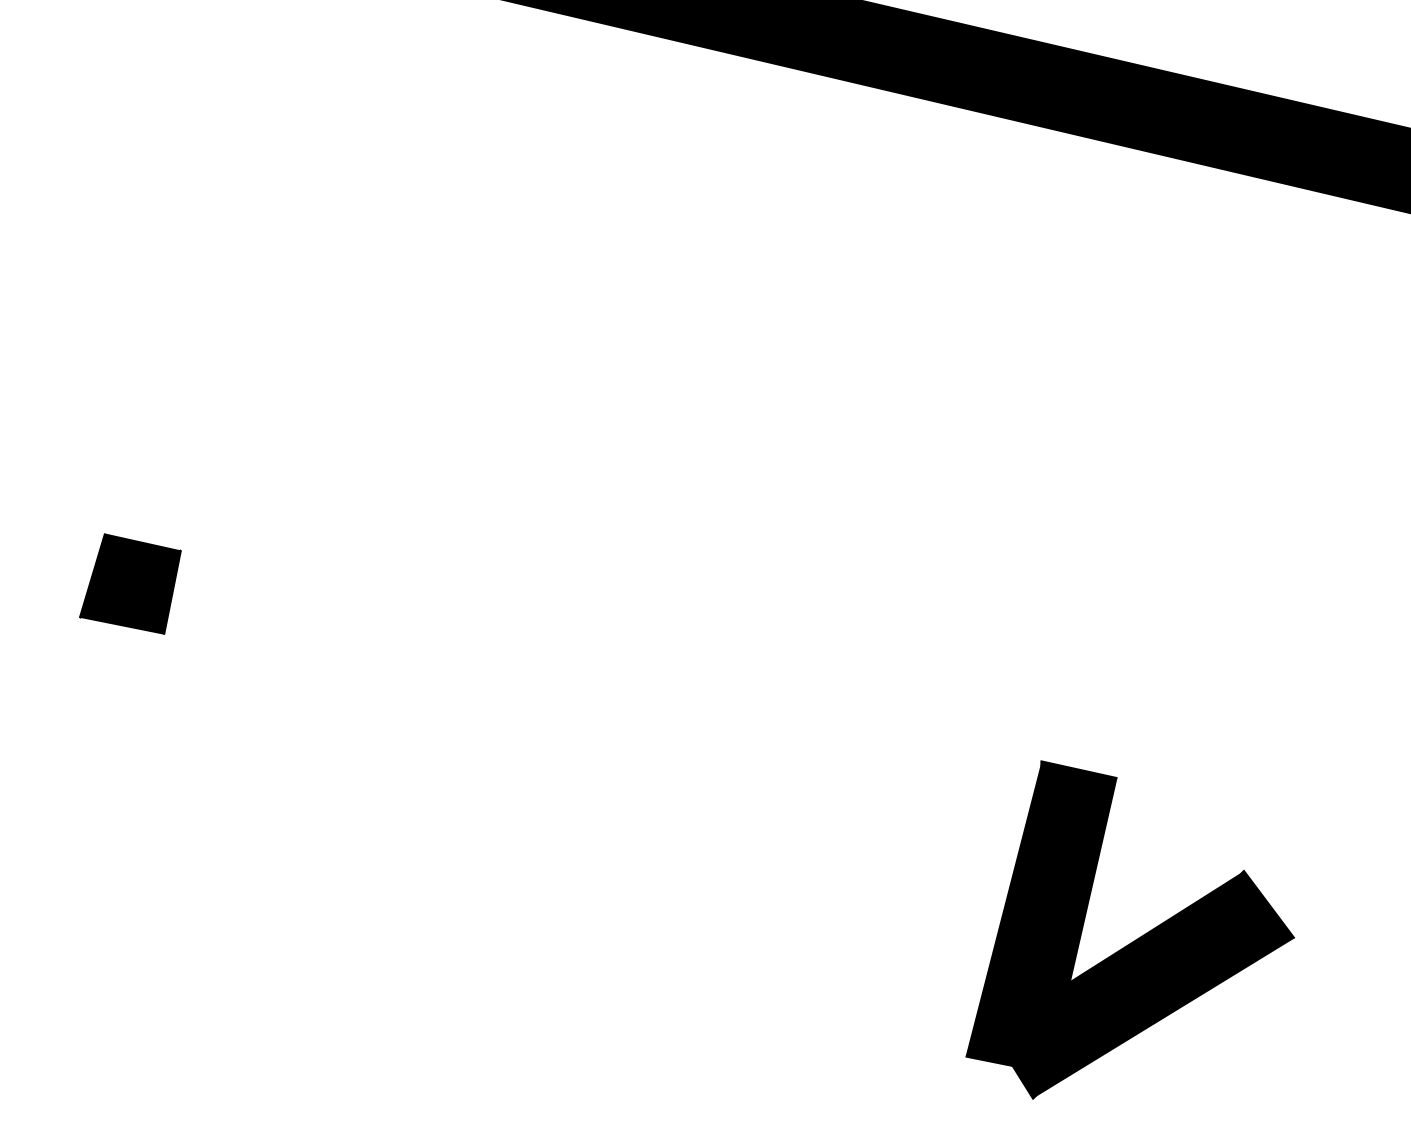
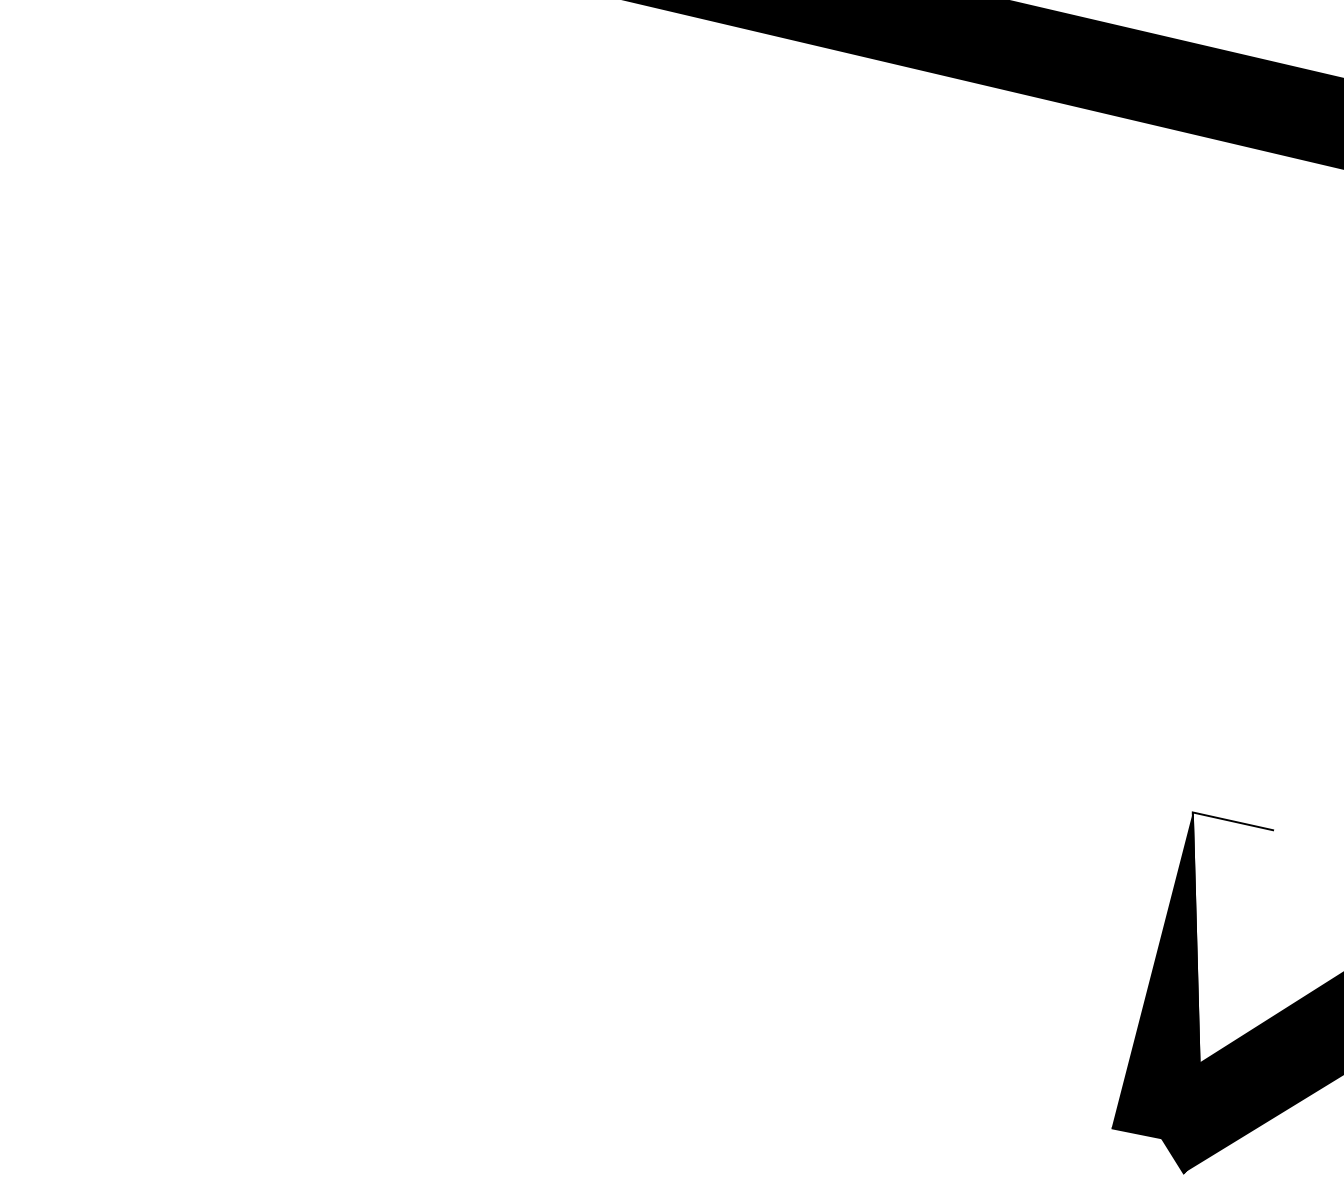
part: (130, 583) -> (218, 622), removed
fill: (1079, 917) -> (1233, 979), removed

